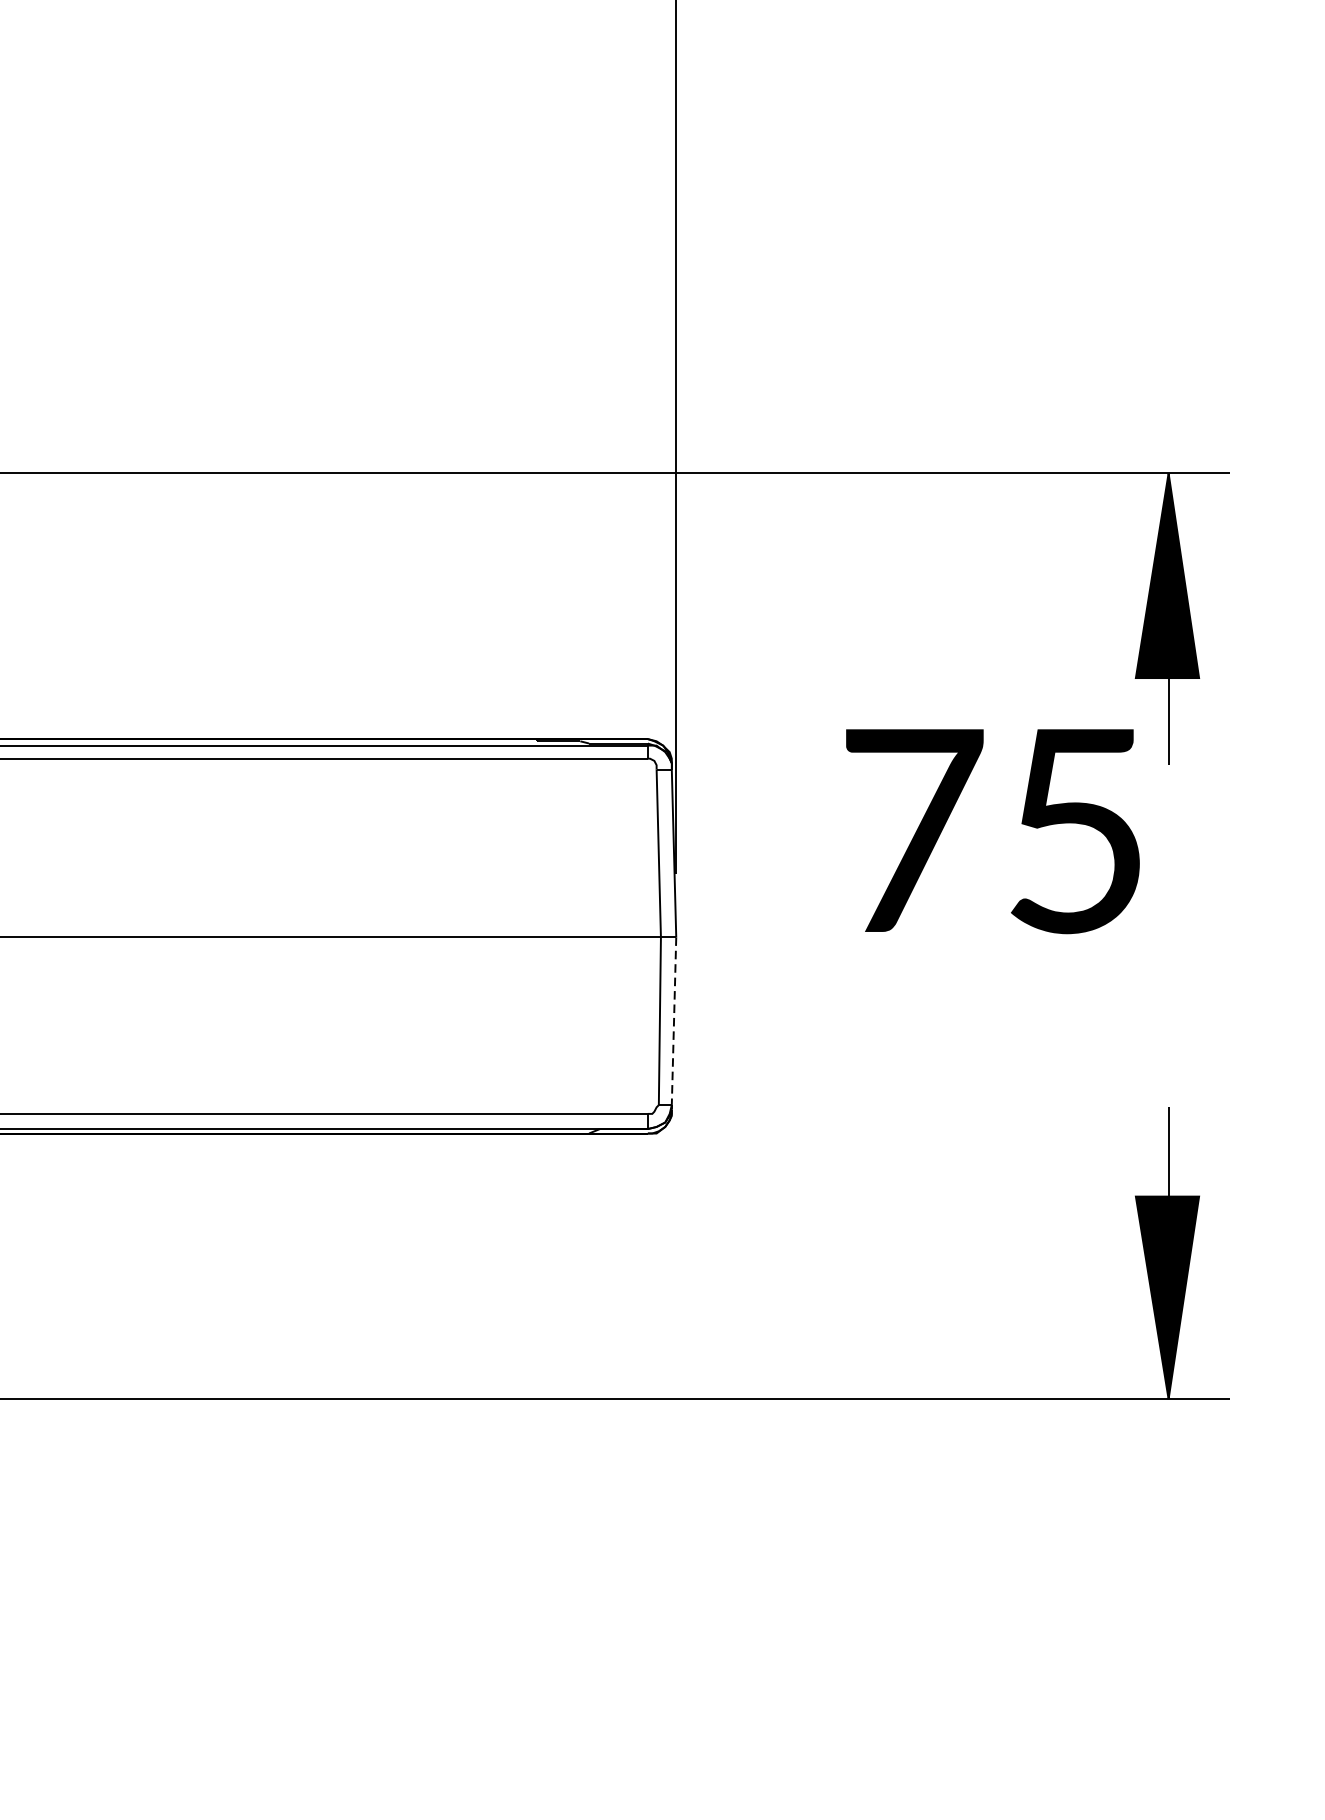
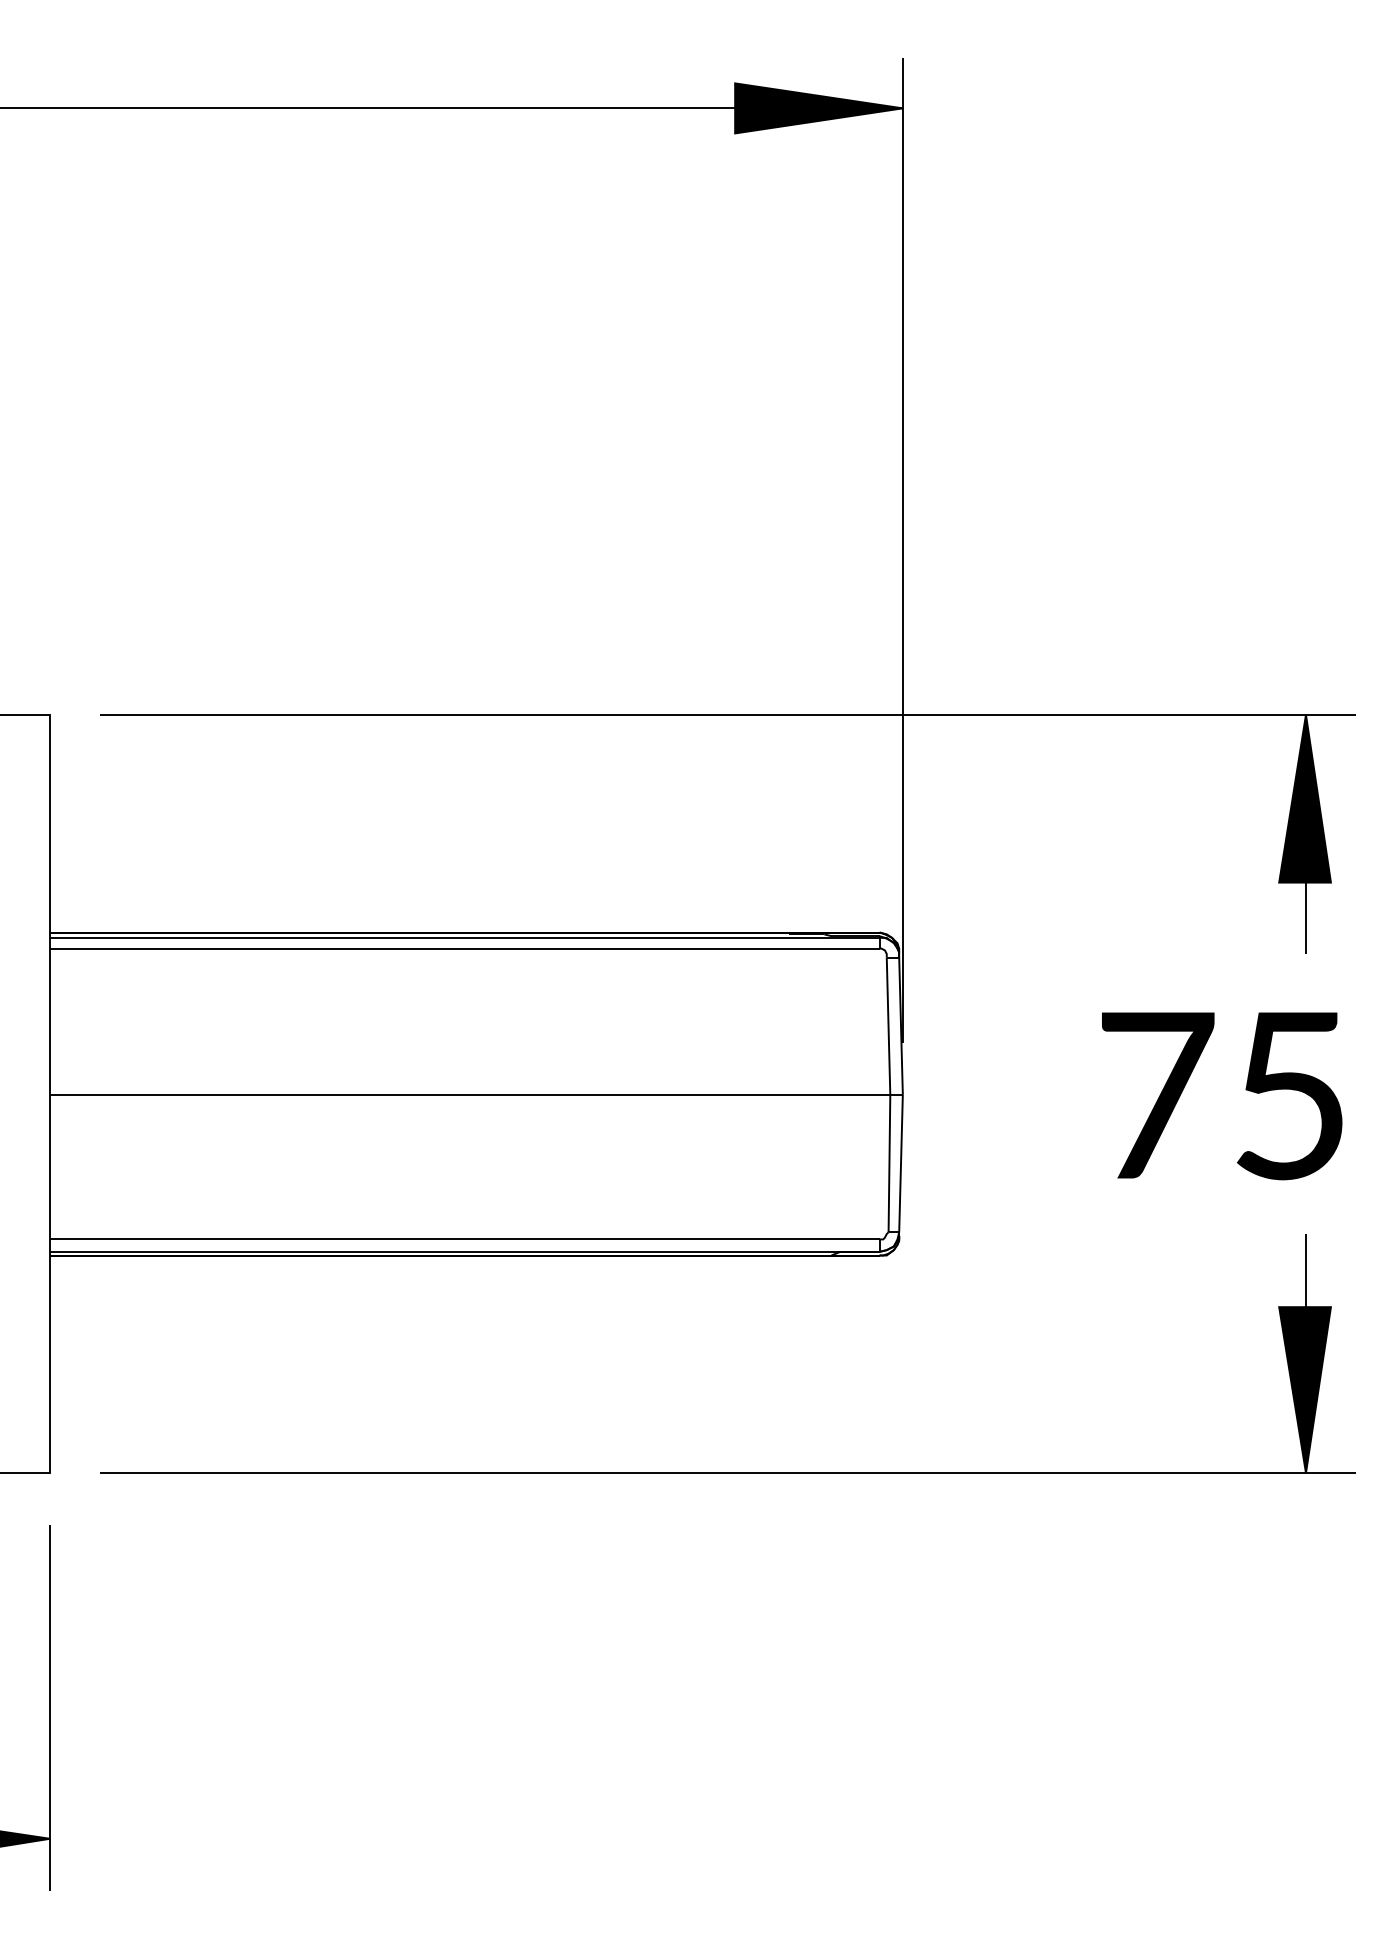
text: (993, 831) -> (1222, 1096), moved
line: (674, 1021) -> (901, 1163), dashed -> solid

